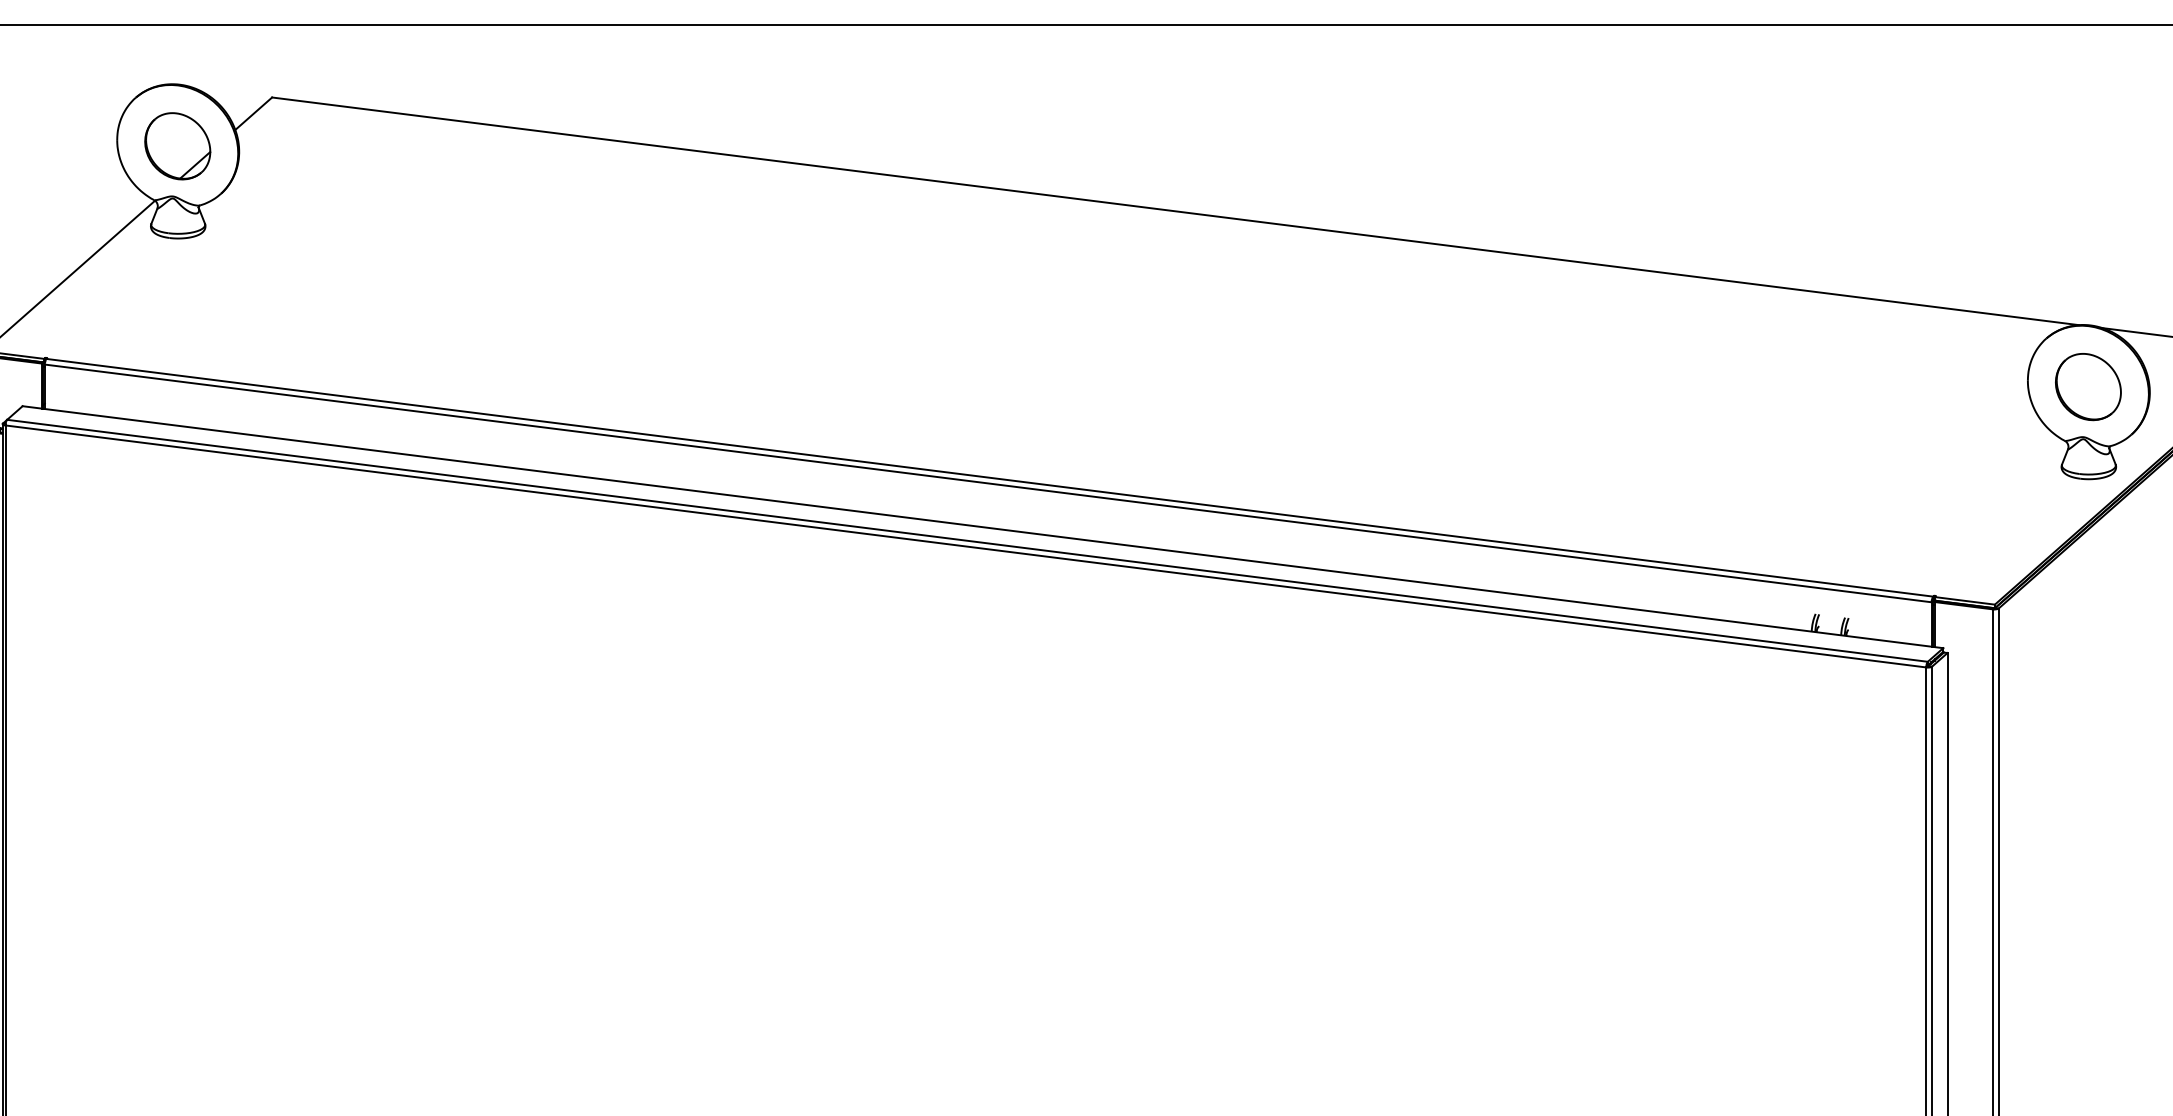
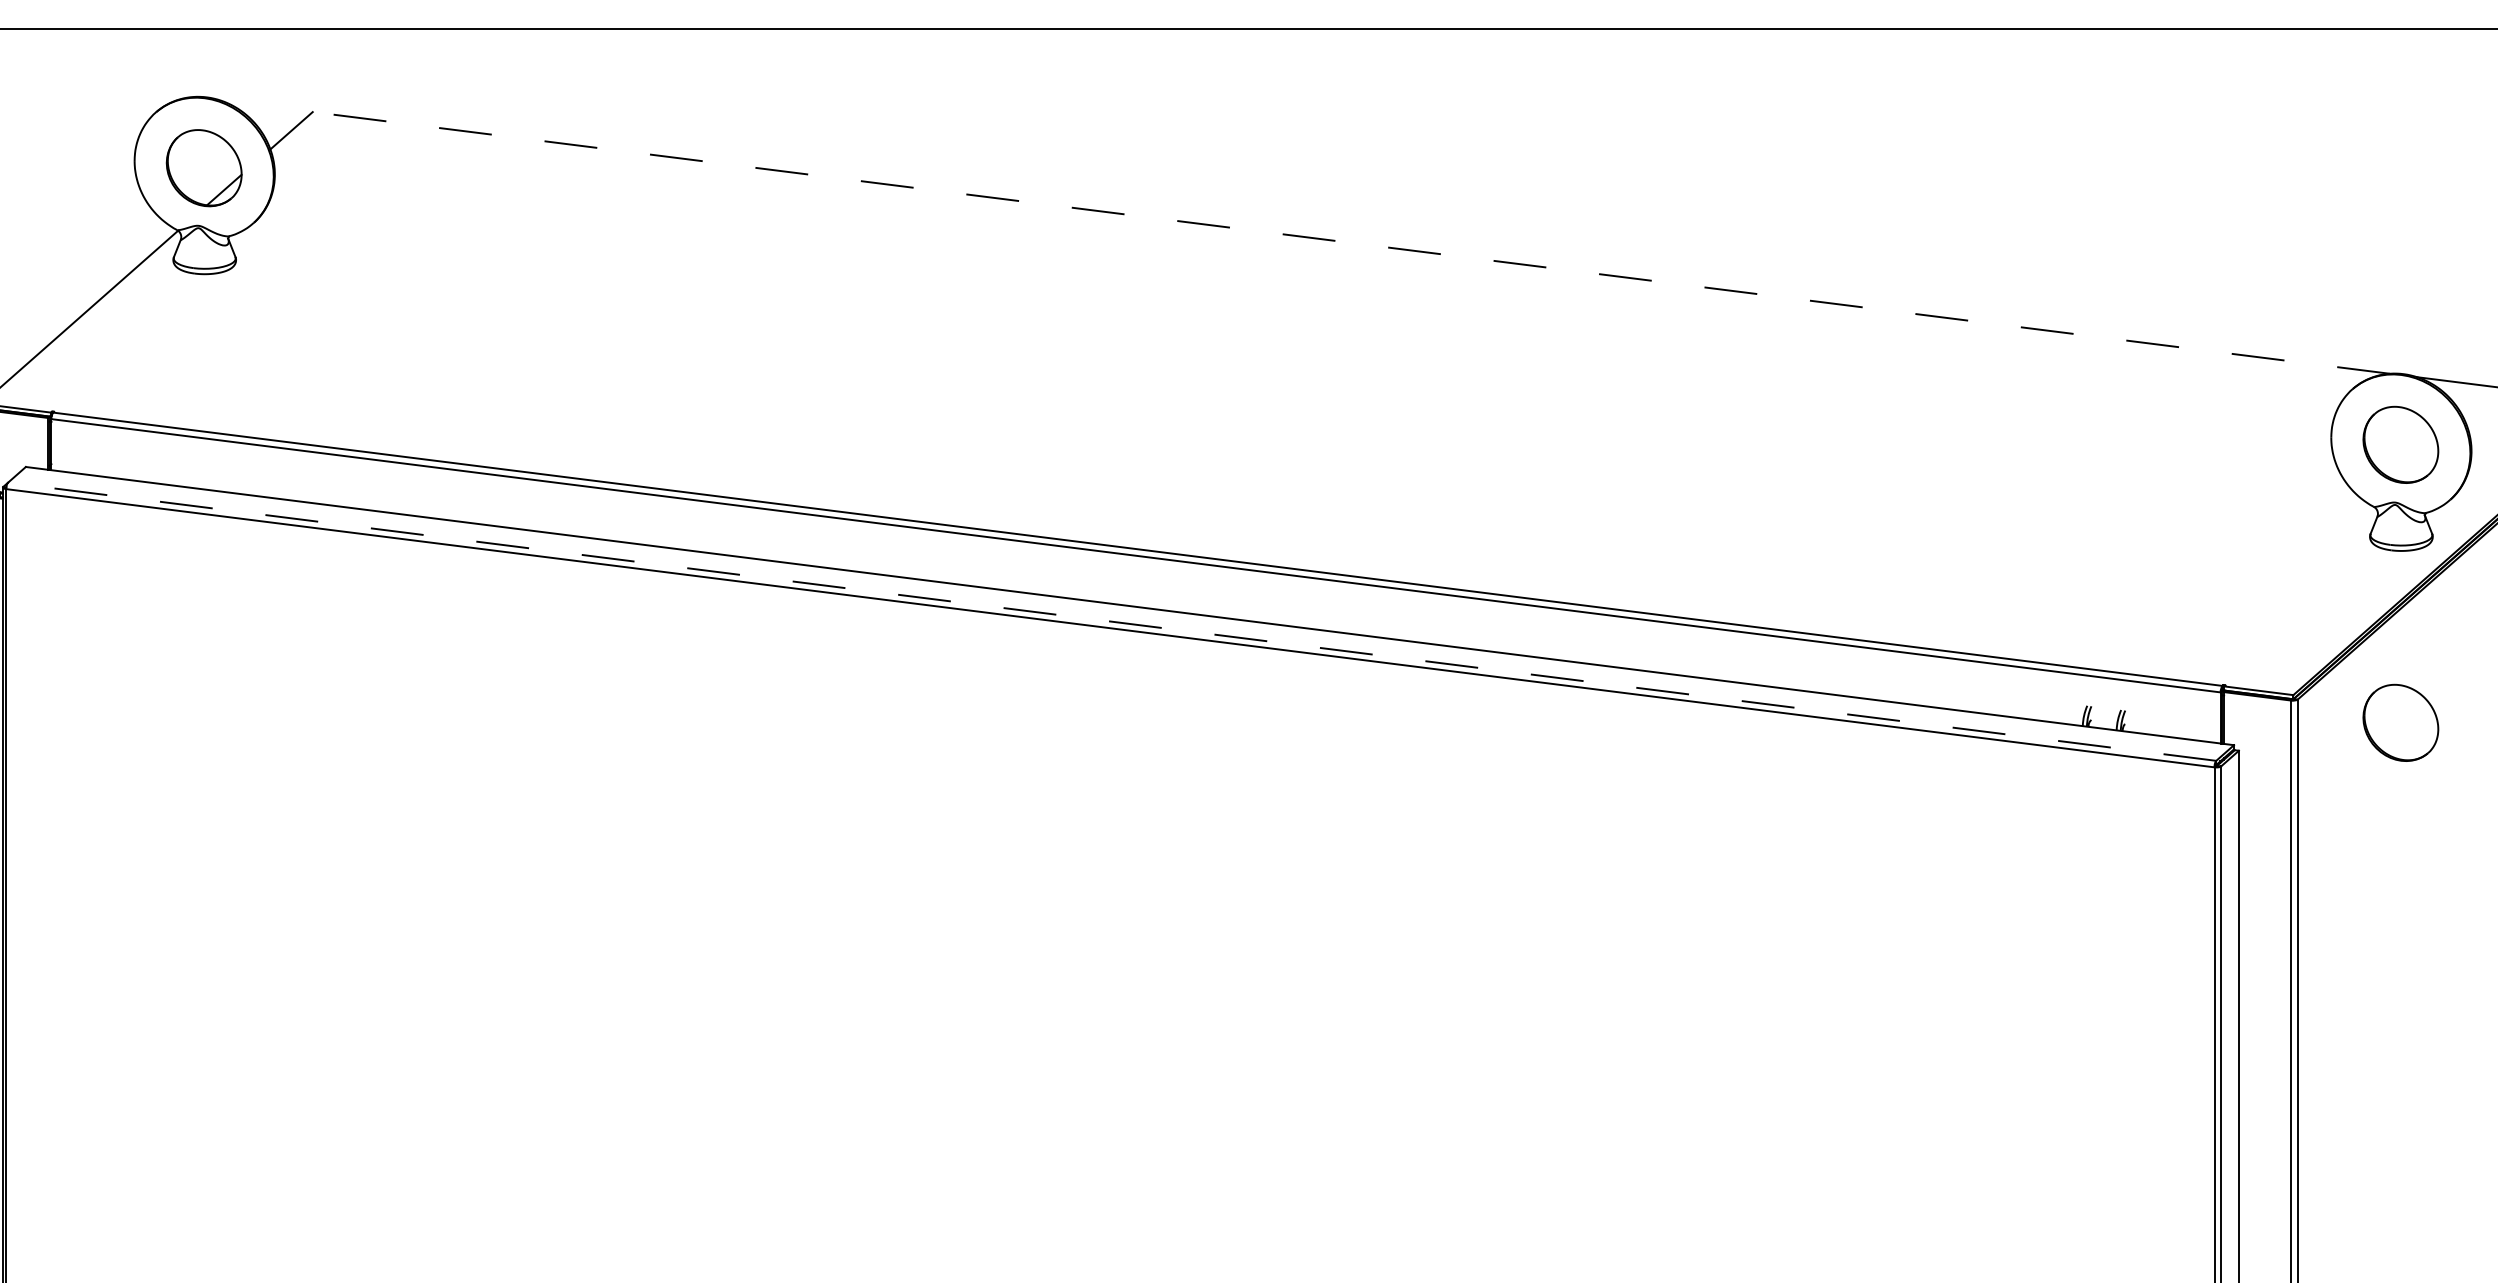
line: (1175, 210) -> (1351, 242), solid -> dashed
line: (967, 540) -> (1112, 621), solid -> dashed
part: (2088, 628) -> (2400, 722), added

